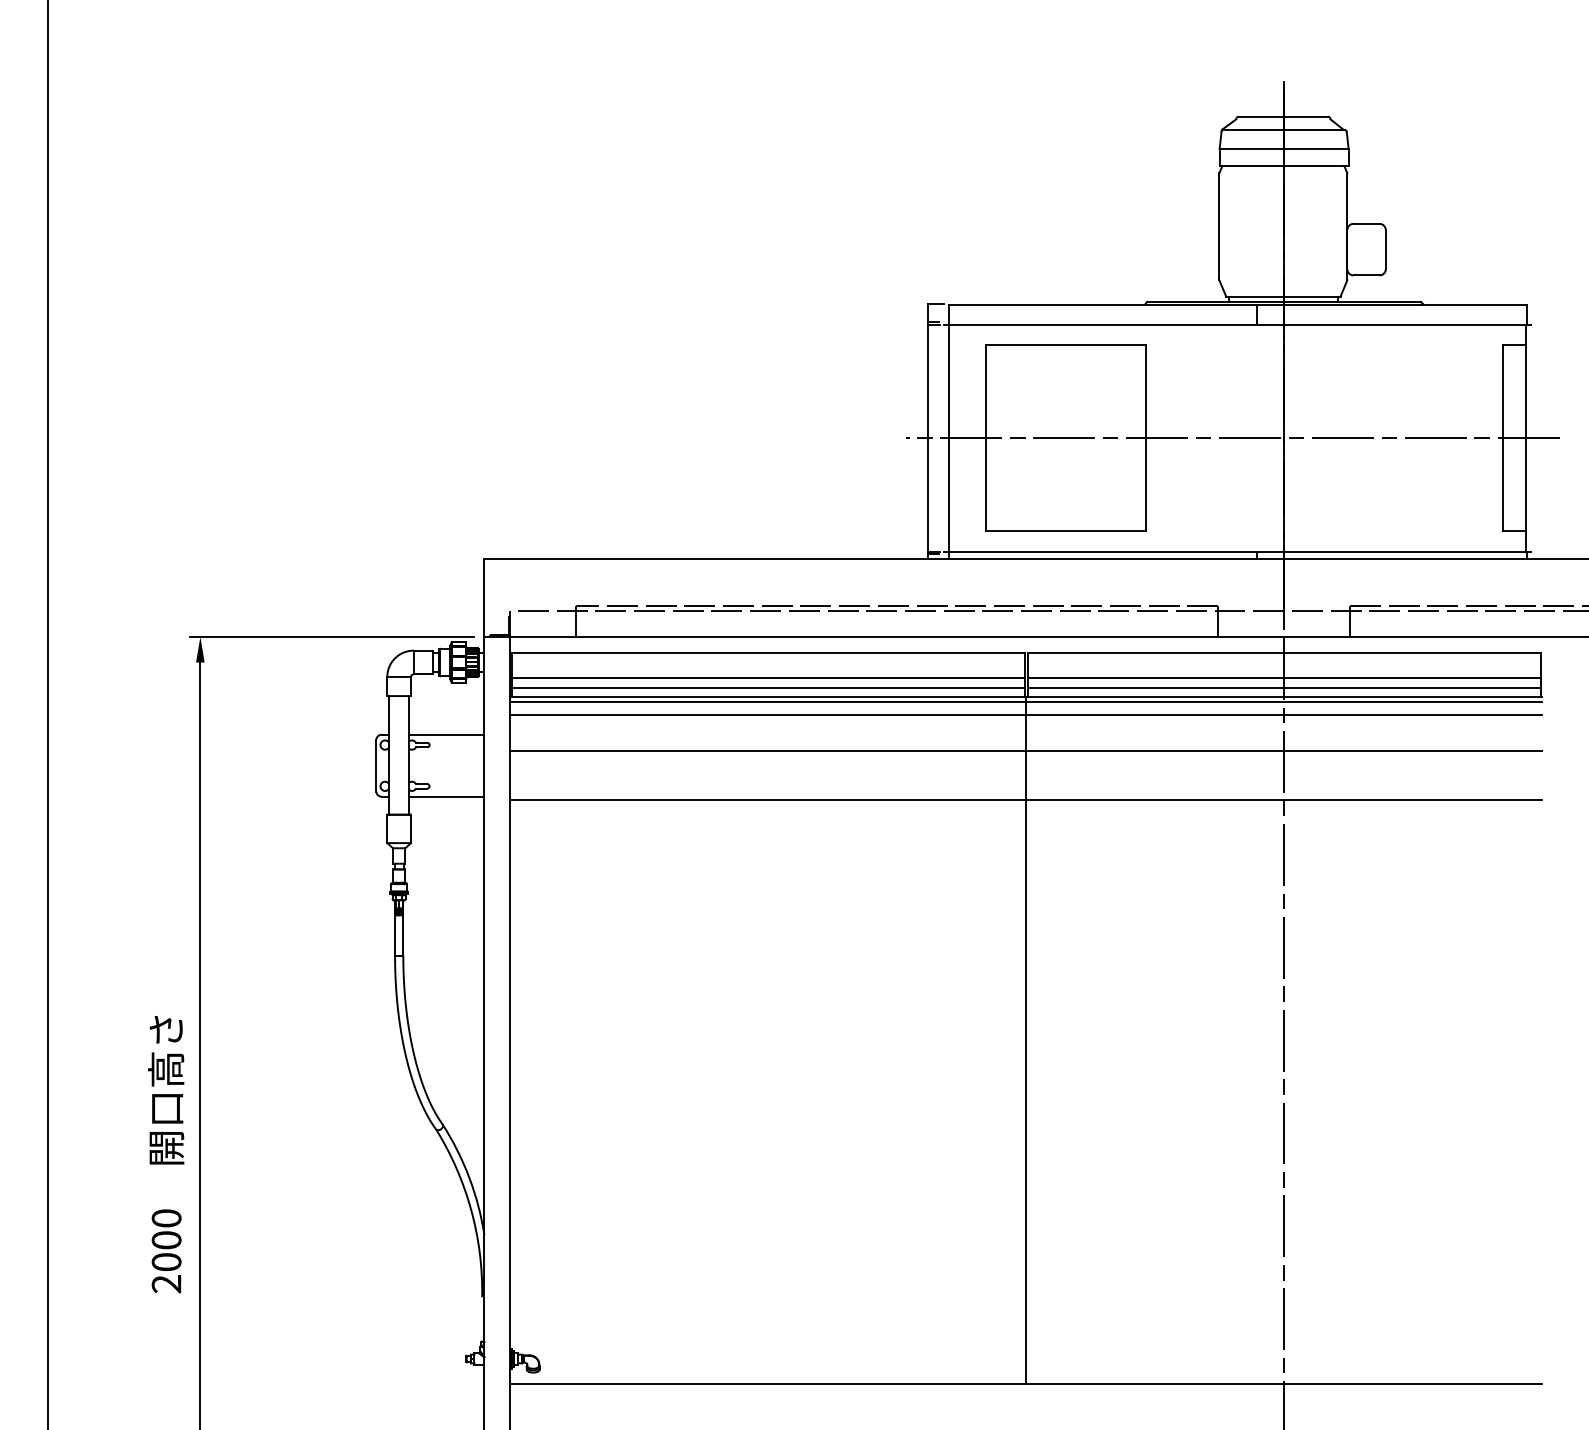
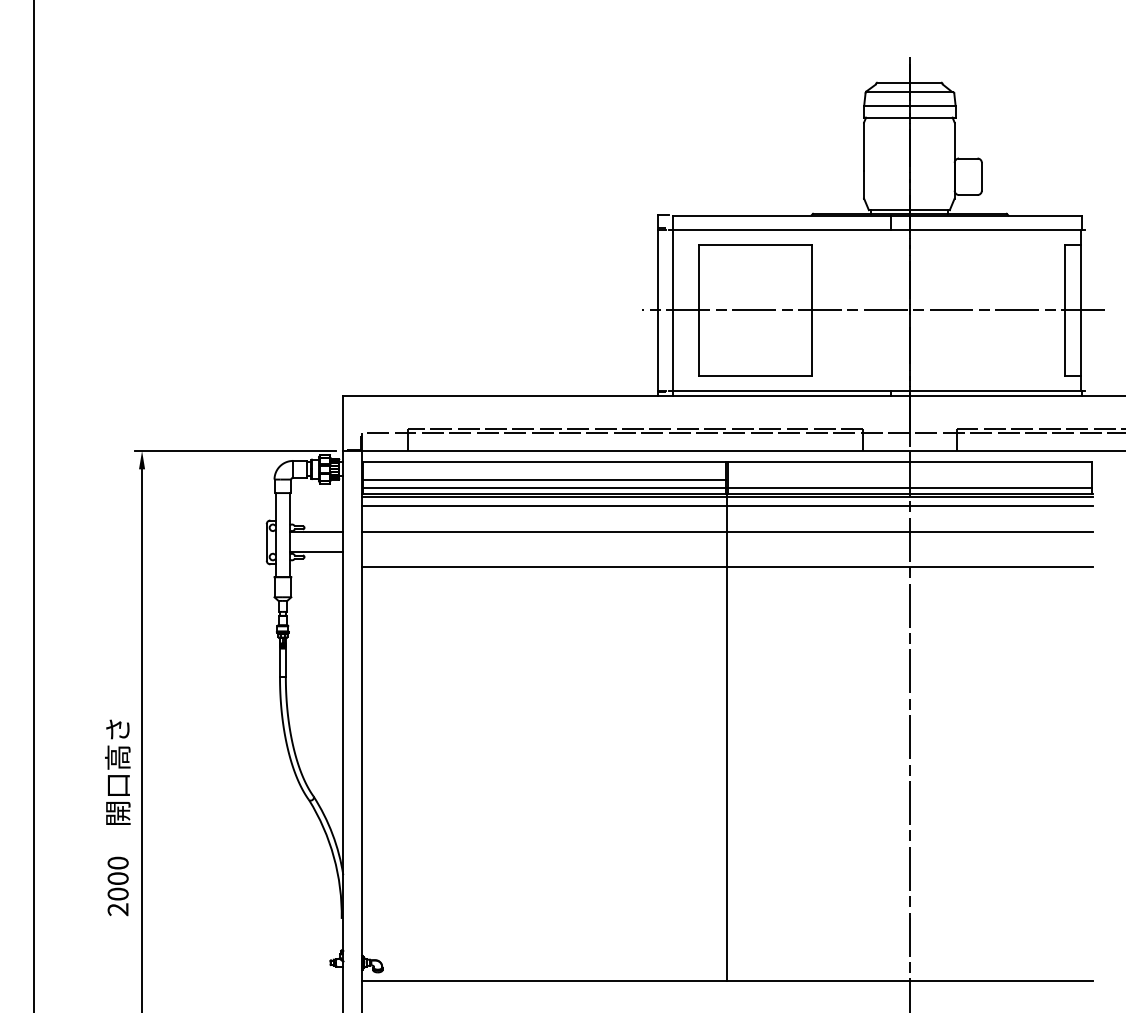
line: (1283, 678) -> (909, 480), removed
line: (446, 734) -> (316, 551), moved
line: (446, 796) -> (316, 532), moved

